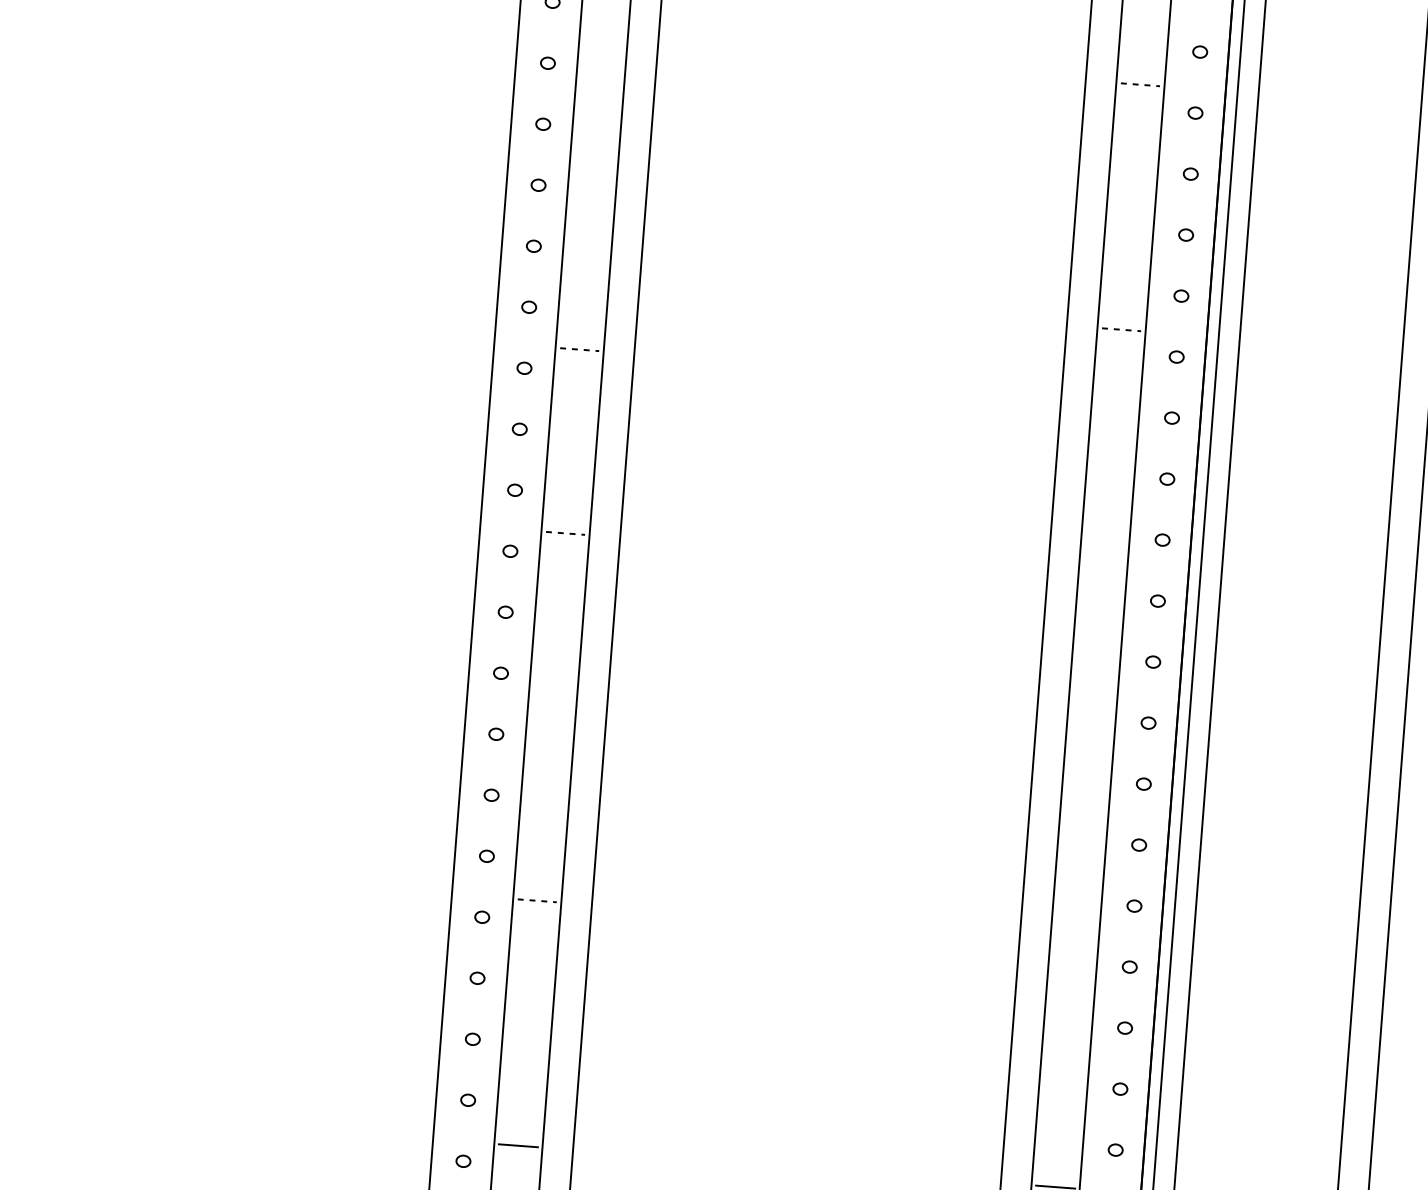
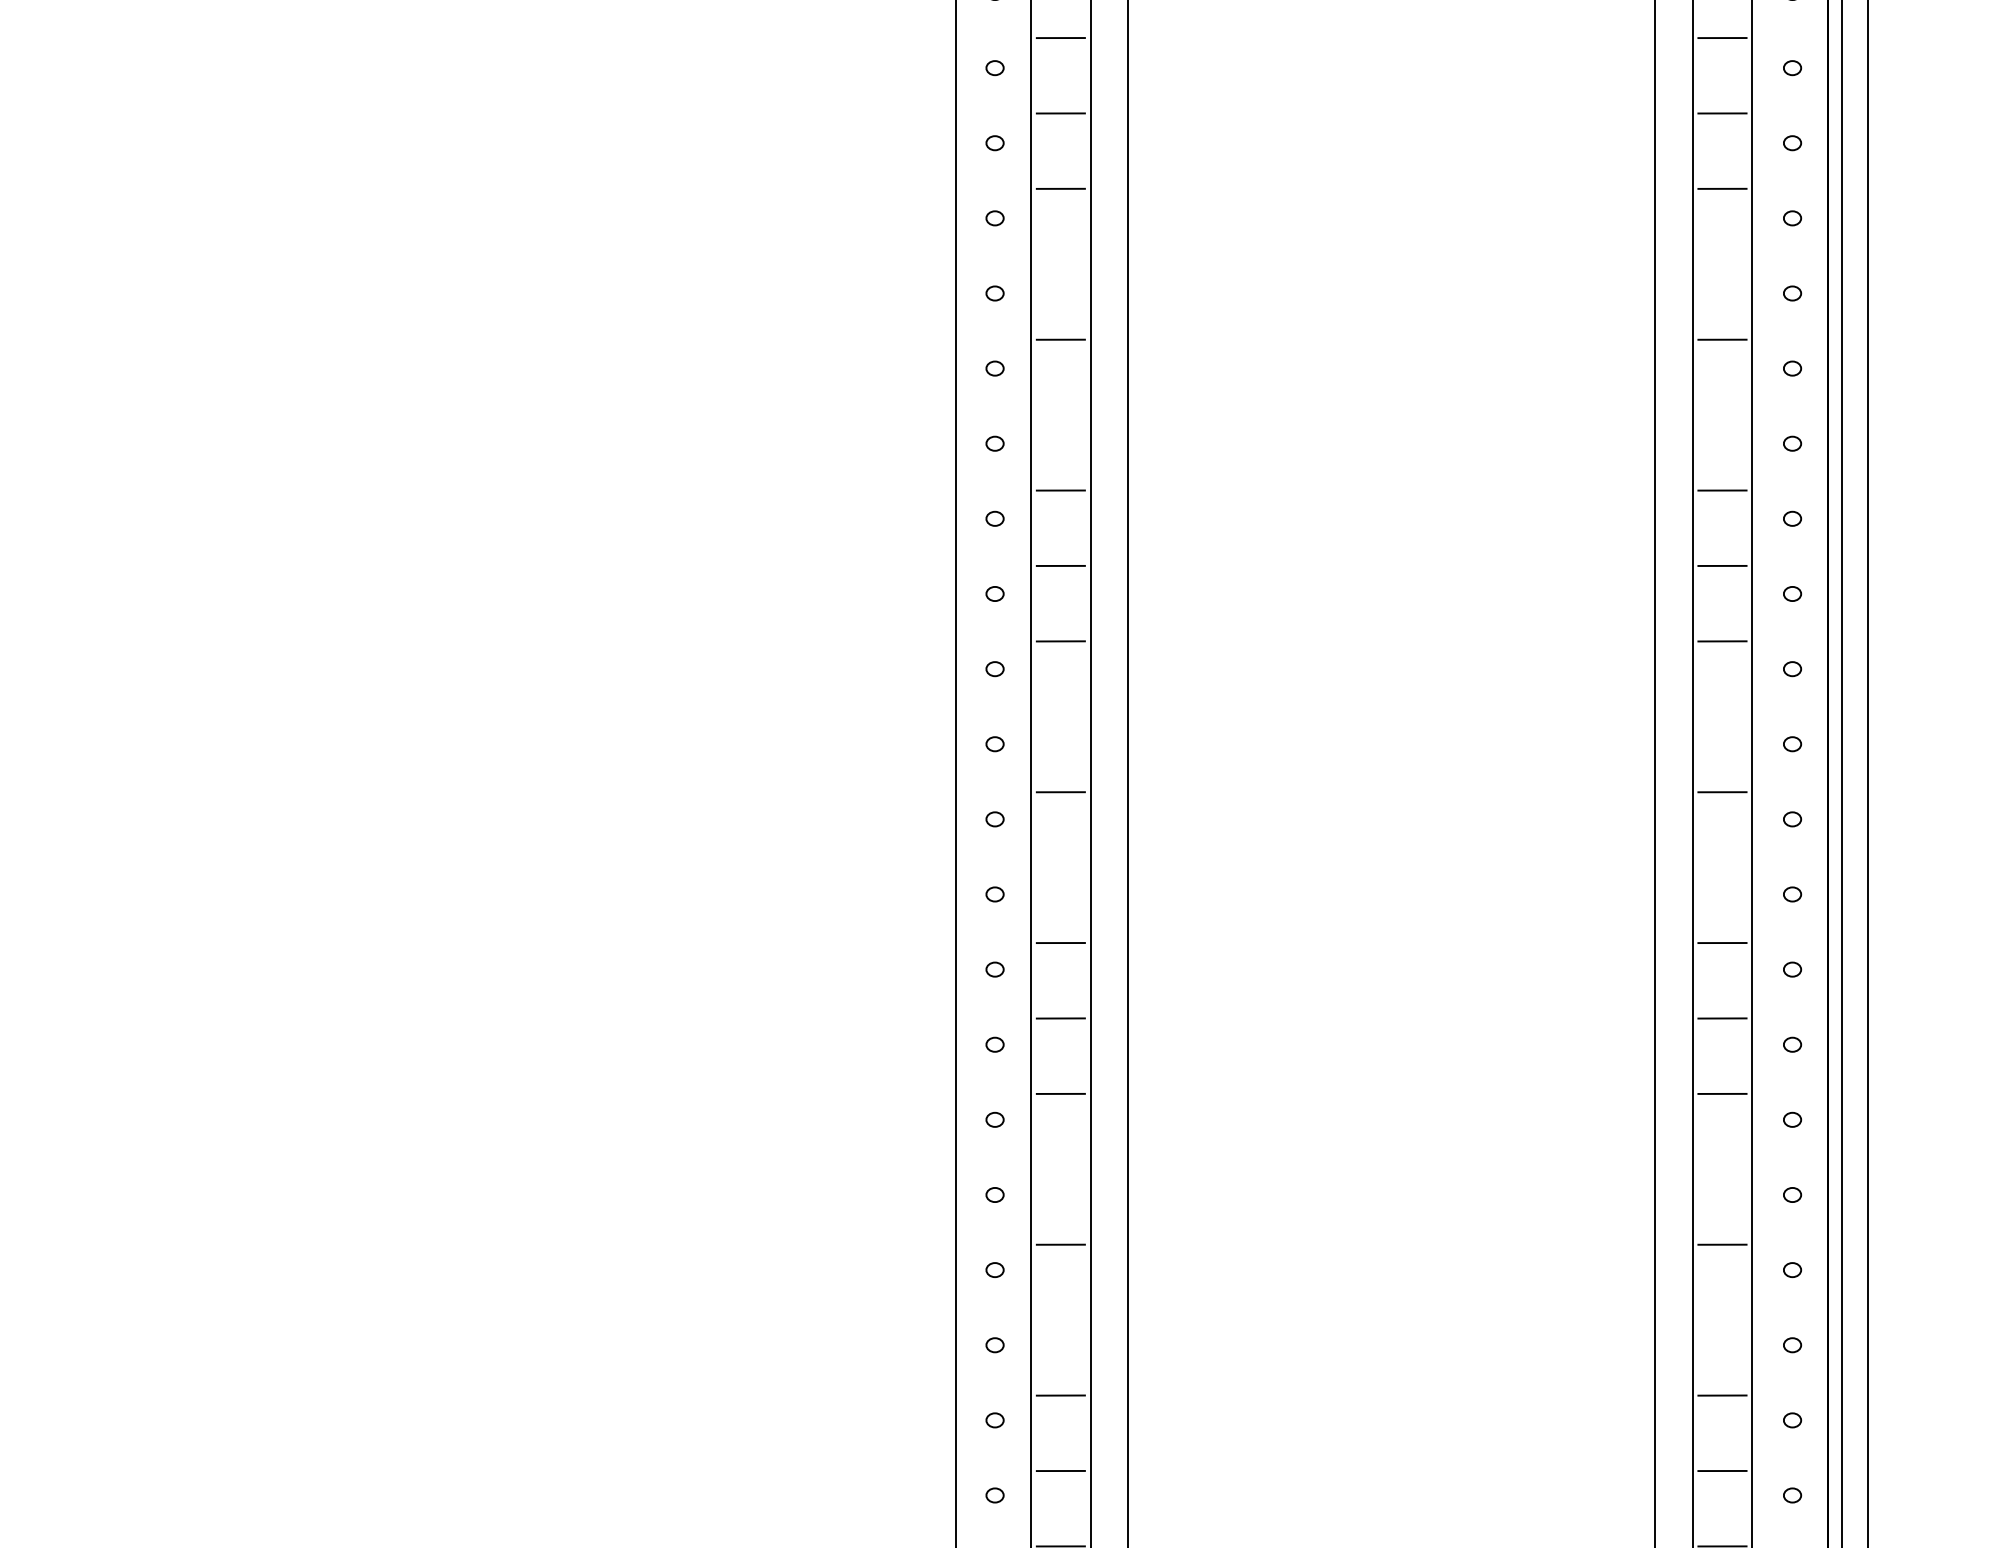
line: (1145, 23) -> (1722, 113), added
line: (602, 43) -> (1060, 188), added
line: (1140, 84) -> (1722, 188), dashed -> solid
line: (593, 165) -> (1060, 339), added
line: (1131, 207) -> (1722, 339), added
line: (584, 288) -> (1060, 490), added
line: (1121, 329) -> (1722, 490), dashed -> solid
line: (580, 349) -> (1061, 565), dashed -> solid
line: (1116, 390) -> (1722, 565), added
line: (574, 410) -> (1060, 641), added
line: (1112, 452) -> (1722, 641), added
line: (566, 533) -> (1061, 792), dashed -> solid
line: (1102, 574) -> (1722, 792), added
line: (555, 656) -> (1060, 943), added
line: (1093, 697) -> (1722, 943), added
line: (551, 717) -> (1060, 1018), added
line: (1088, 758) -> (1722, 1018), added
line: (546, 777) -> (1060, 1093), added
line: (1083, 819) -> (1722, 1093), added
line: (537, 900) -> (1061, 1244), dashed -> solid
line: (1074, 941) -> (1722, 1244), added
line: (527, 1023) -> (1060, 1395), added
line: (1065, 1064) -> (1722, 1395), added
line: (522, 1084) -> (1060, 1470), added
line: (1060, 1125) -> (1722, 1470), added

